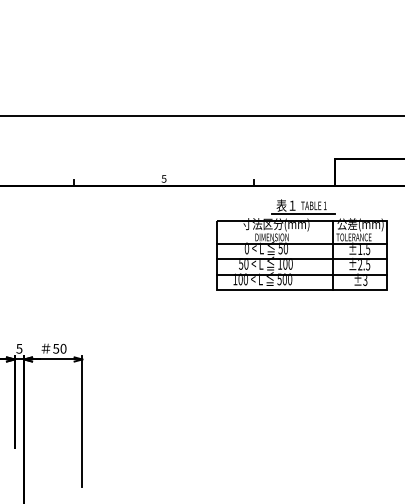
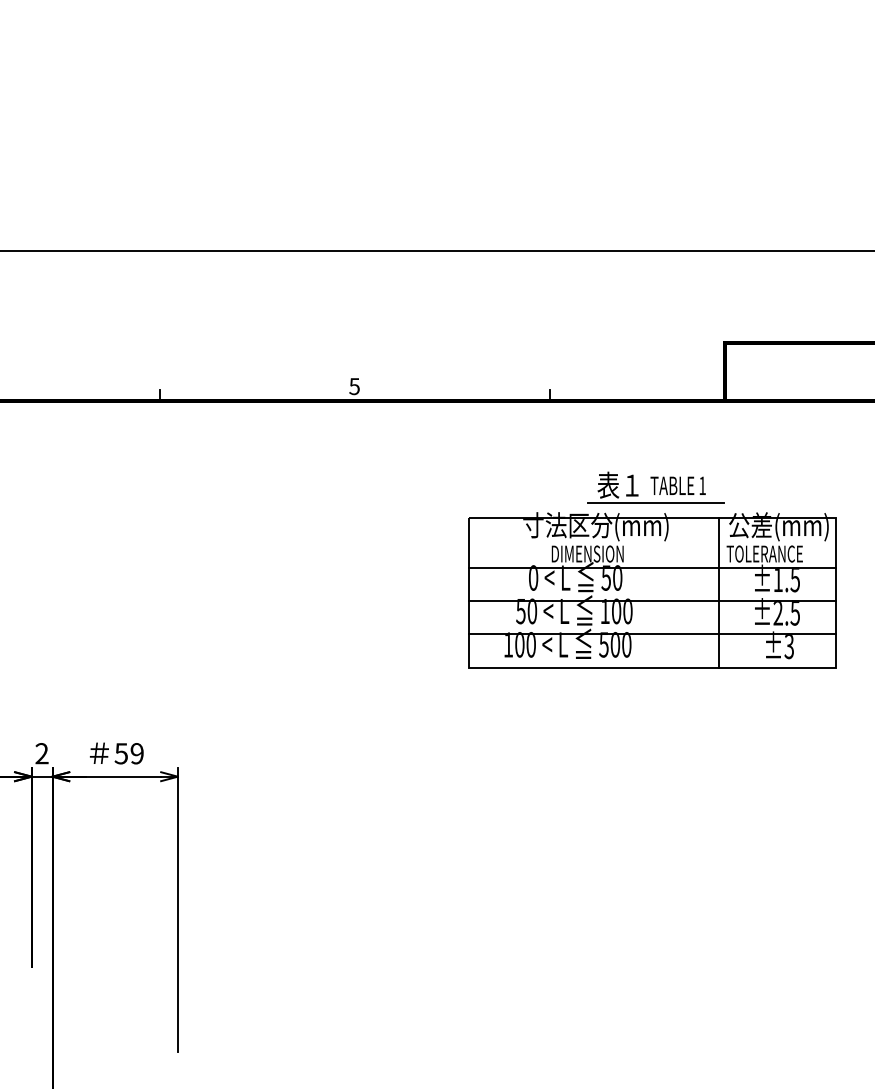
part: (301, 244) -> (651, 569), moved
text: (19, 348) -> (42, 752), 5 -> 2
text: (63, 348) -> (137, 752), 50 -> 59

